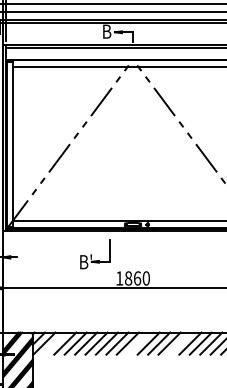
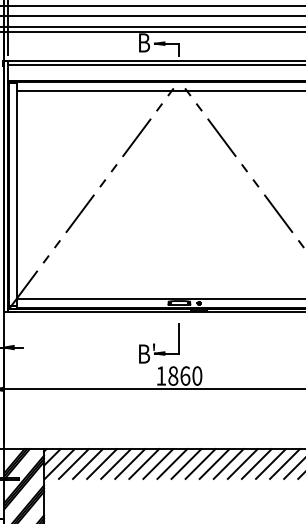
part: (95, 254) -> (159, 343), moved
line: (54, 343) -> (73, 463), added
line: (138, 343) -> (186, 463), added
line: (179, 343) -> (242, 463), added

